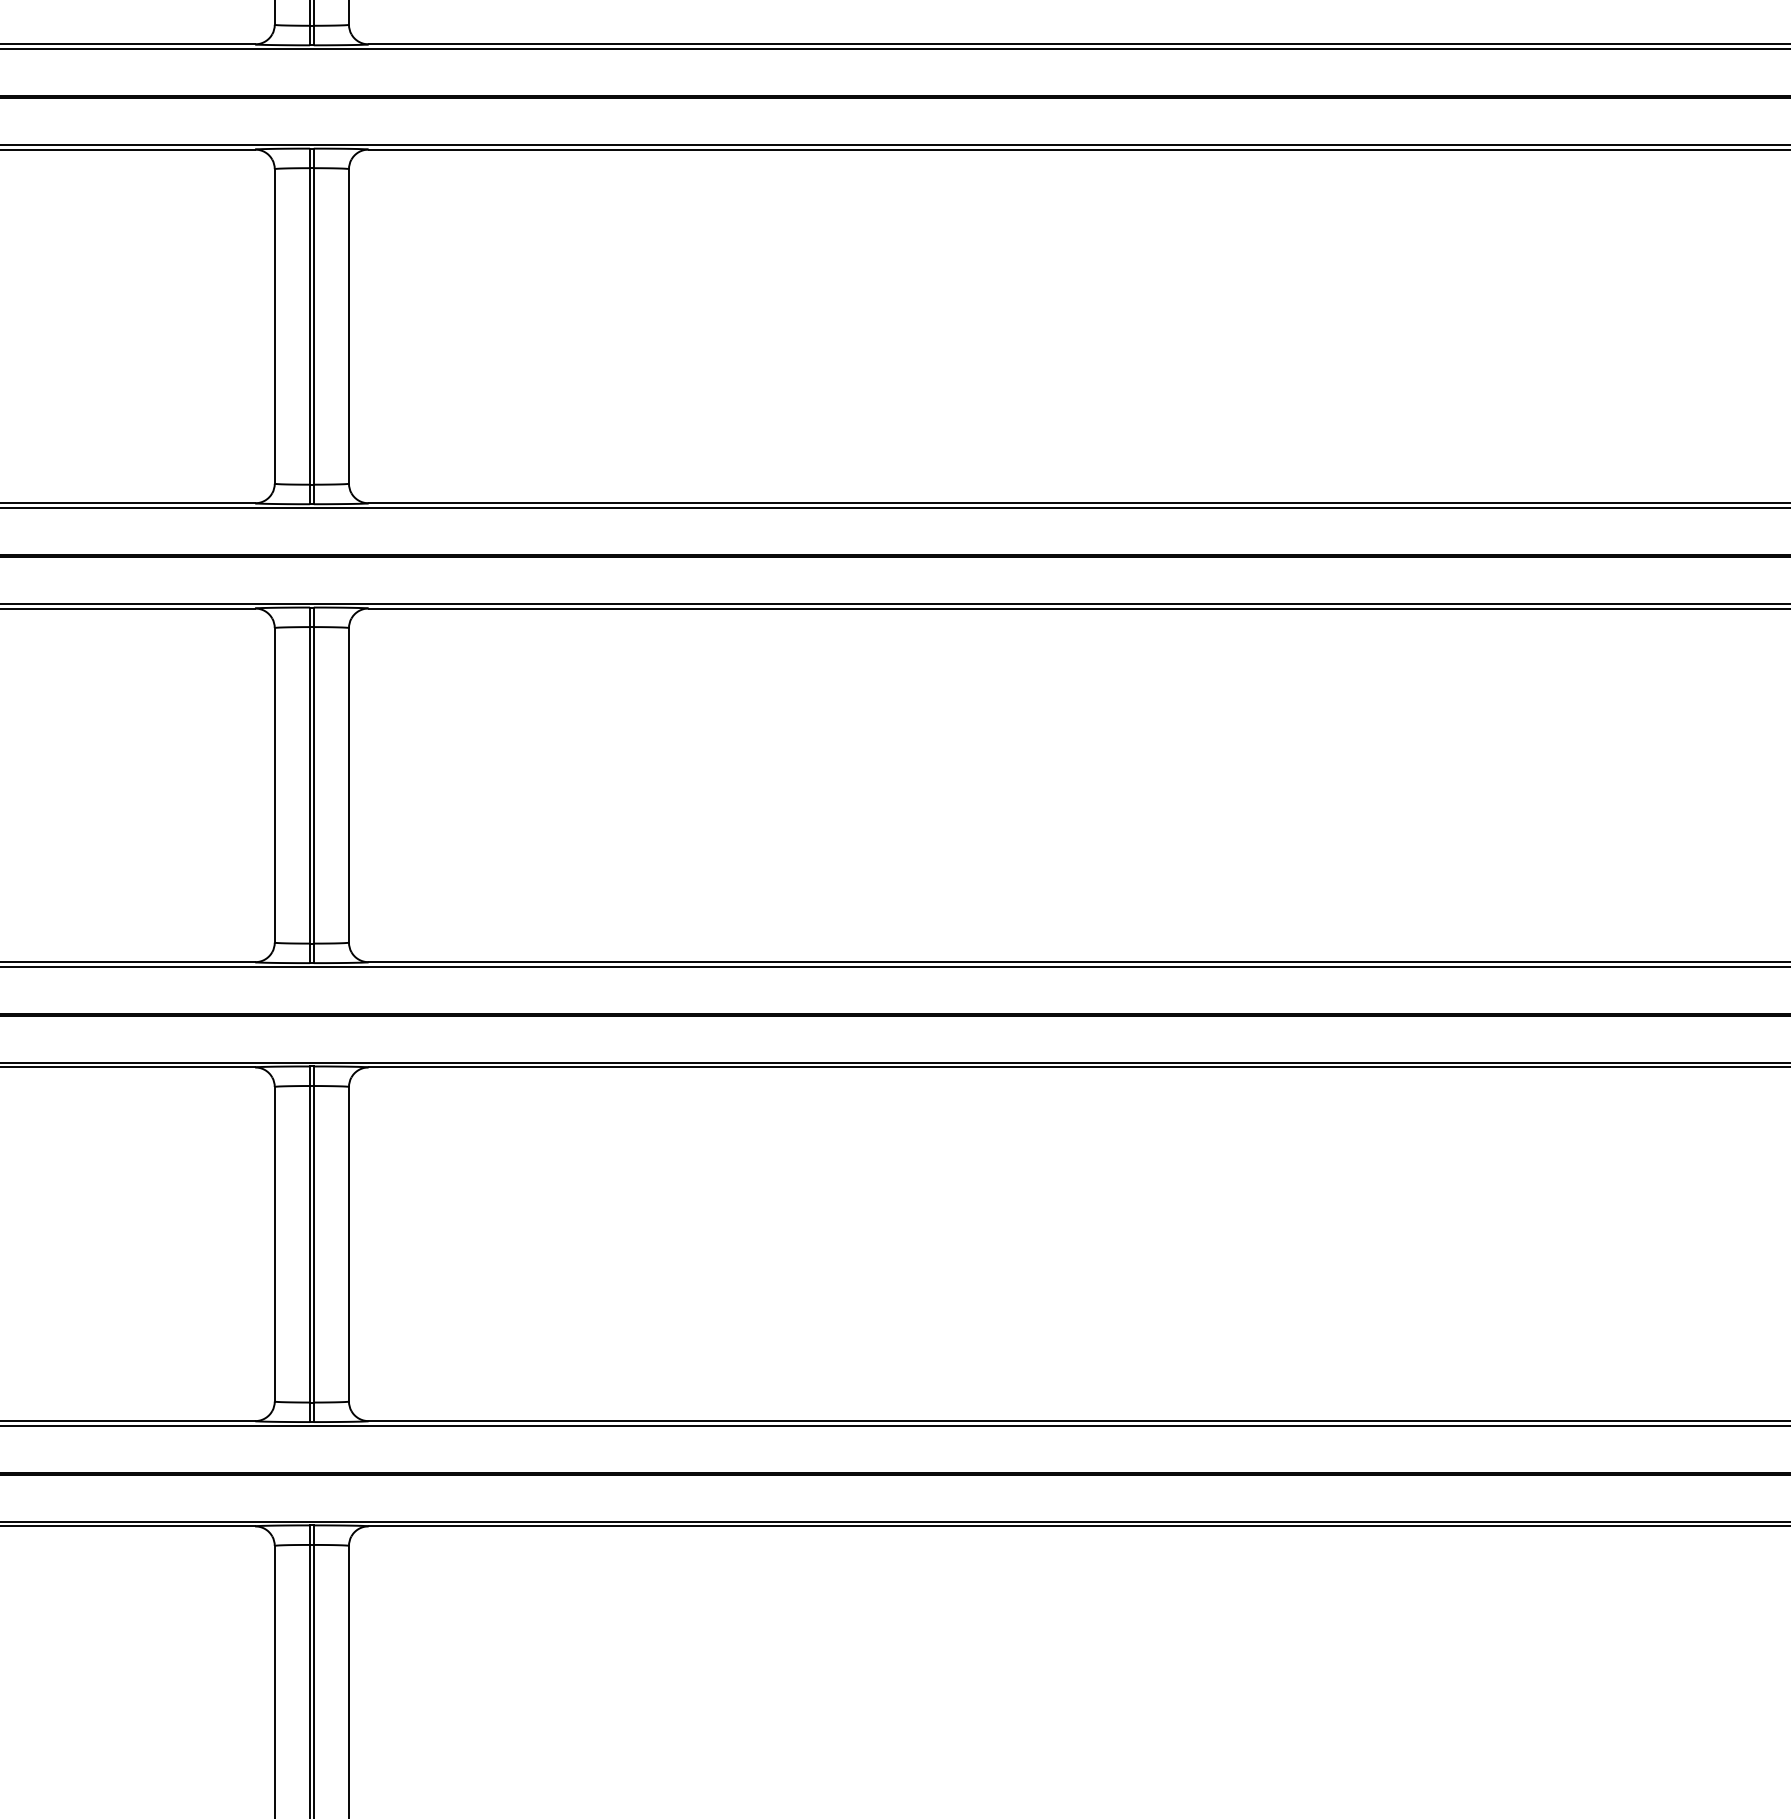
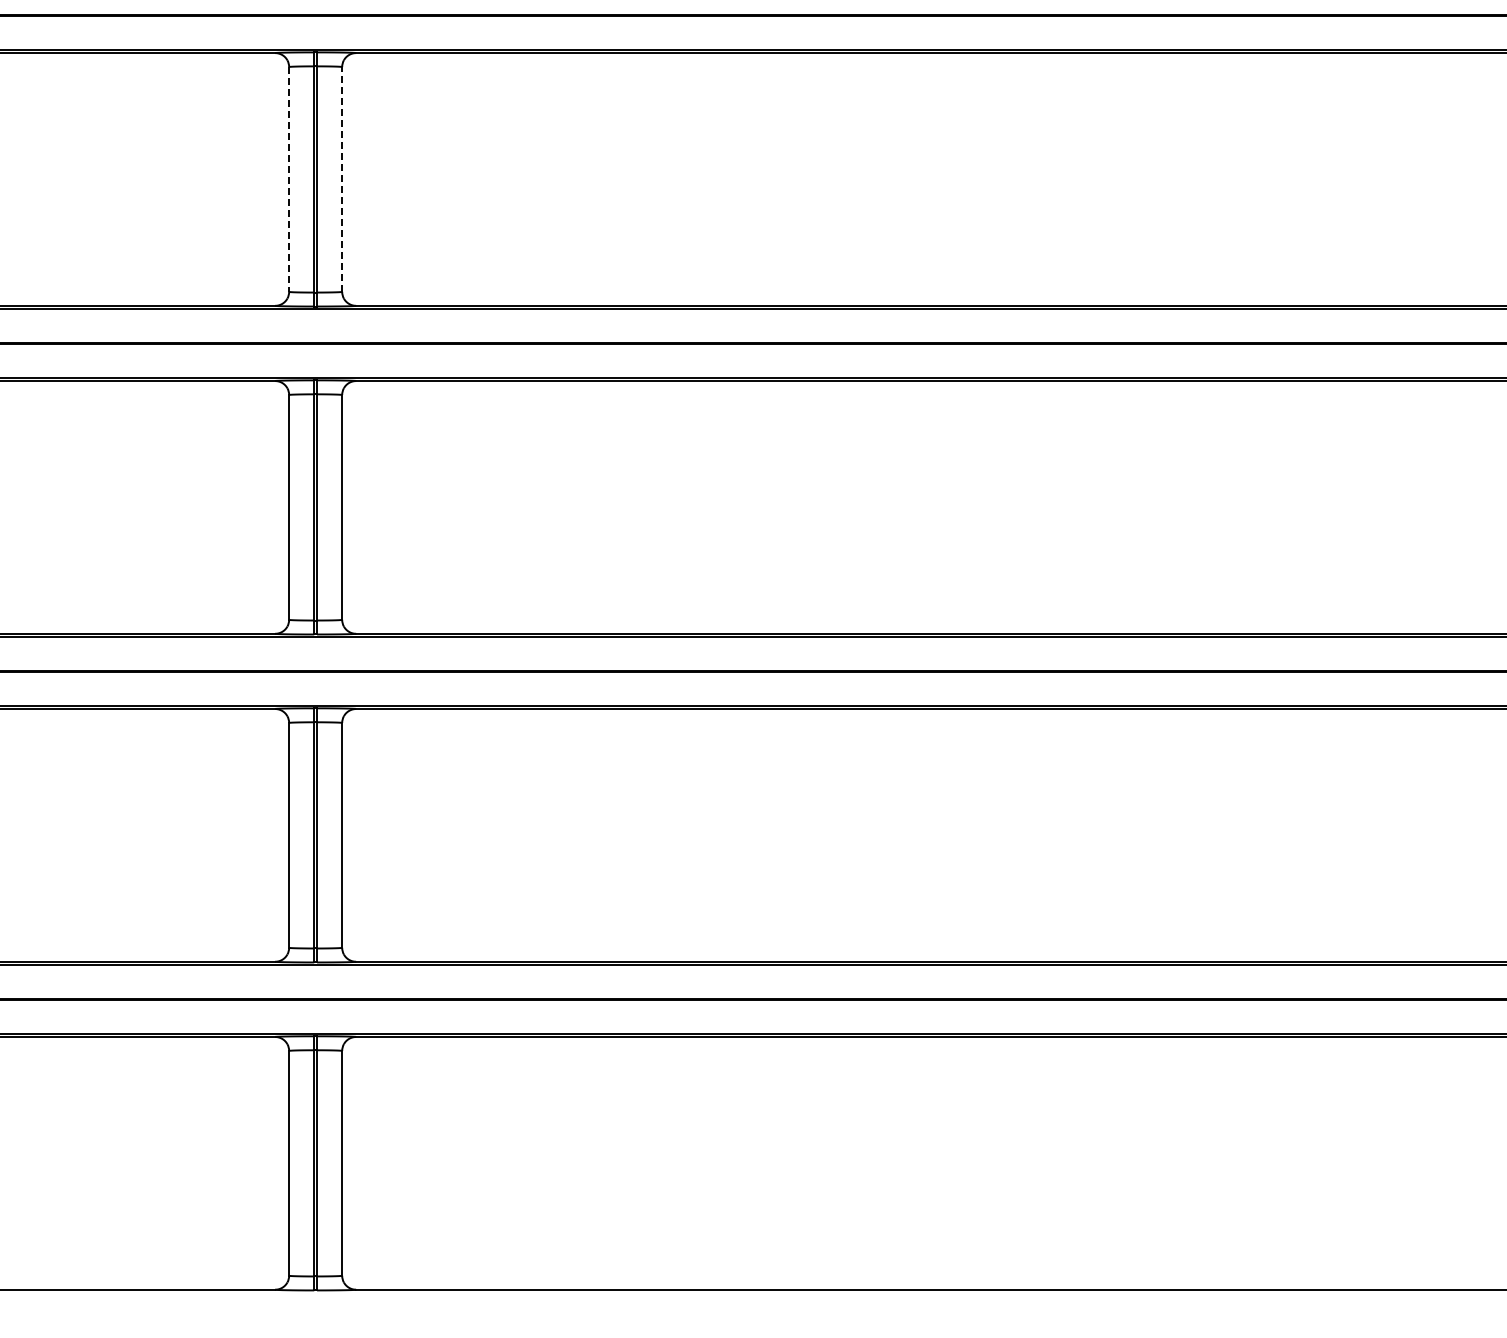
line: (349, 325) -> (342, 178), solid -> dashed
line: (275, 326) -> (289, 179), solid -> dashed

